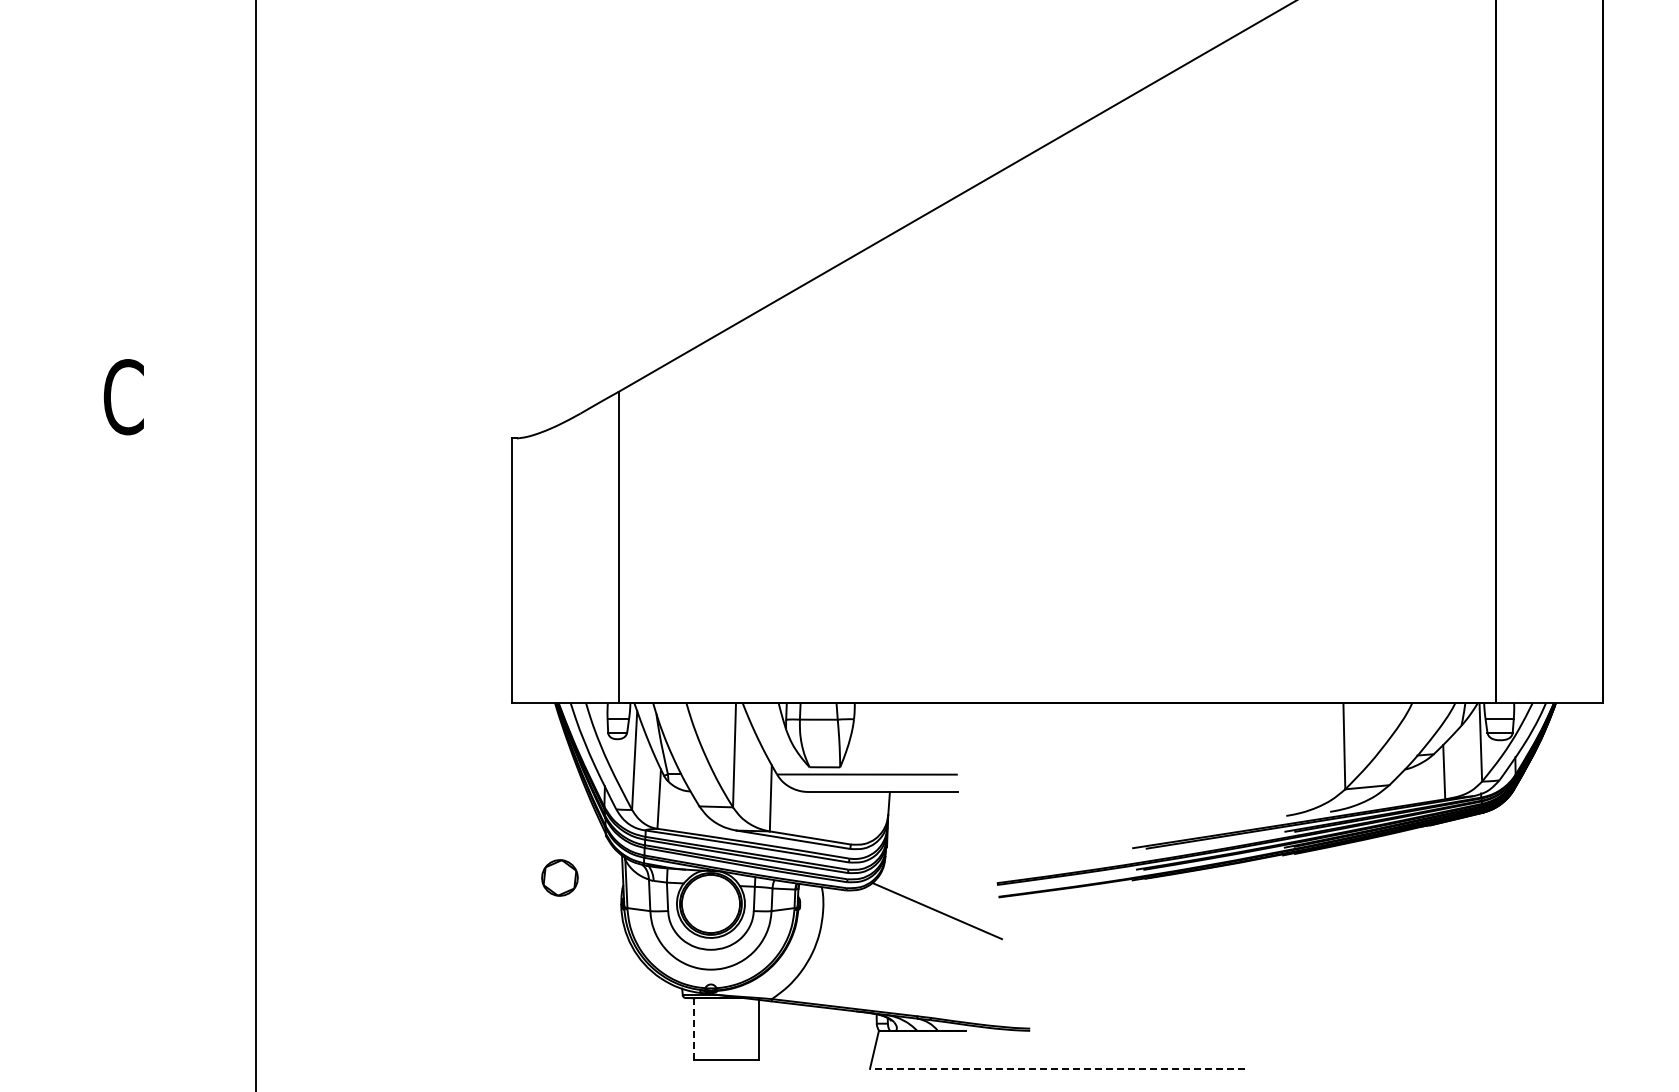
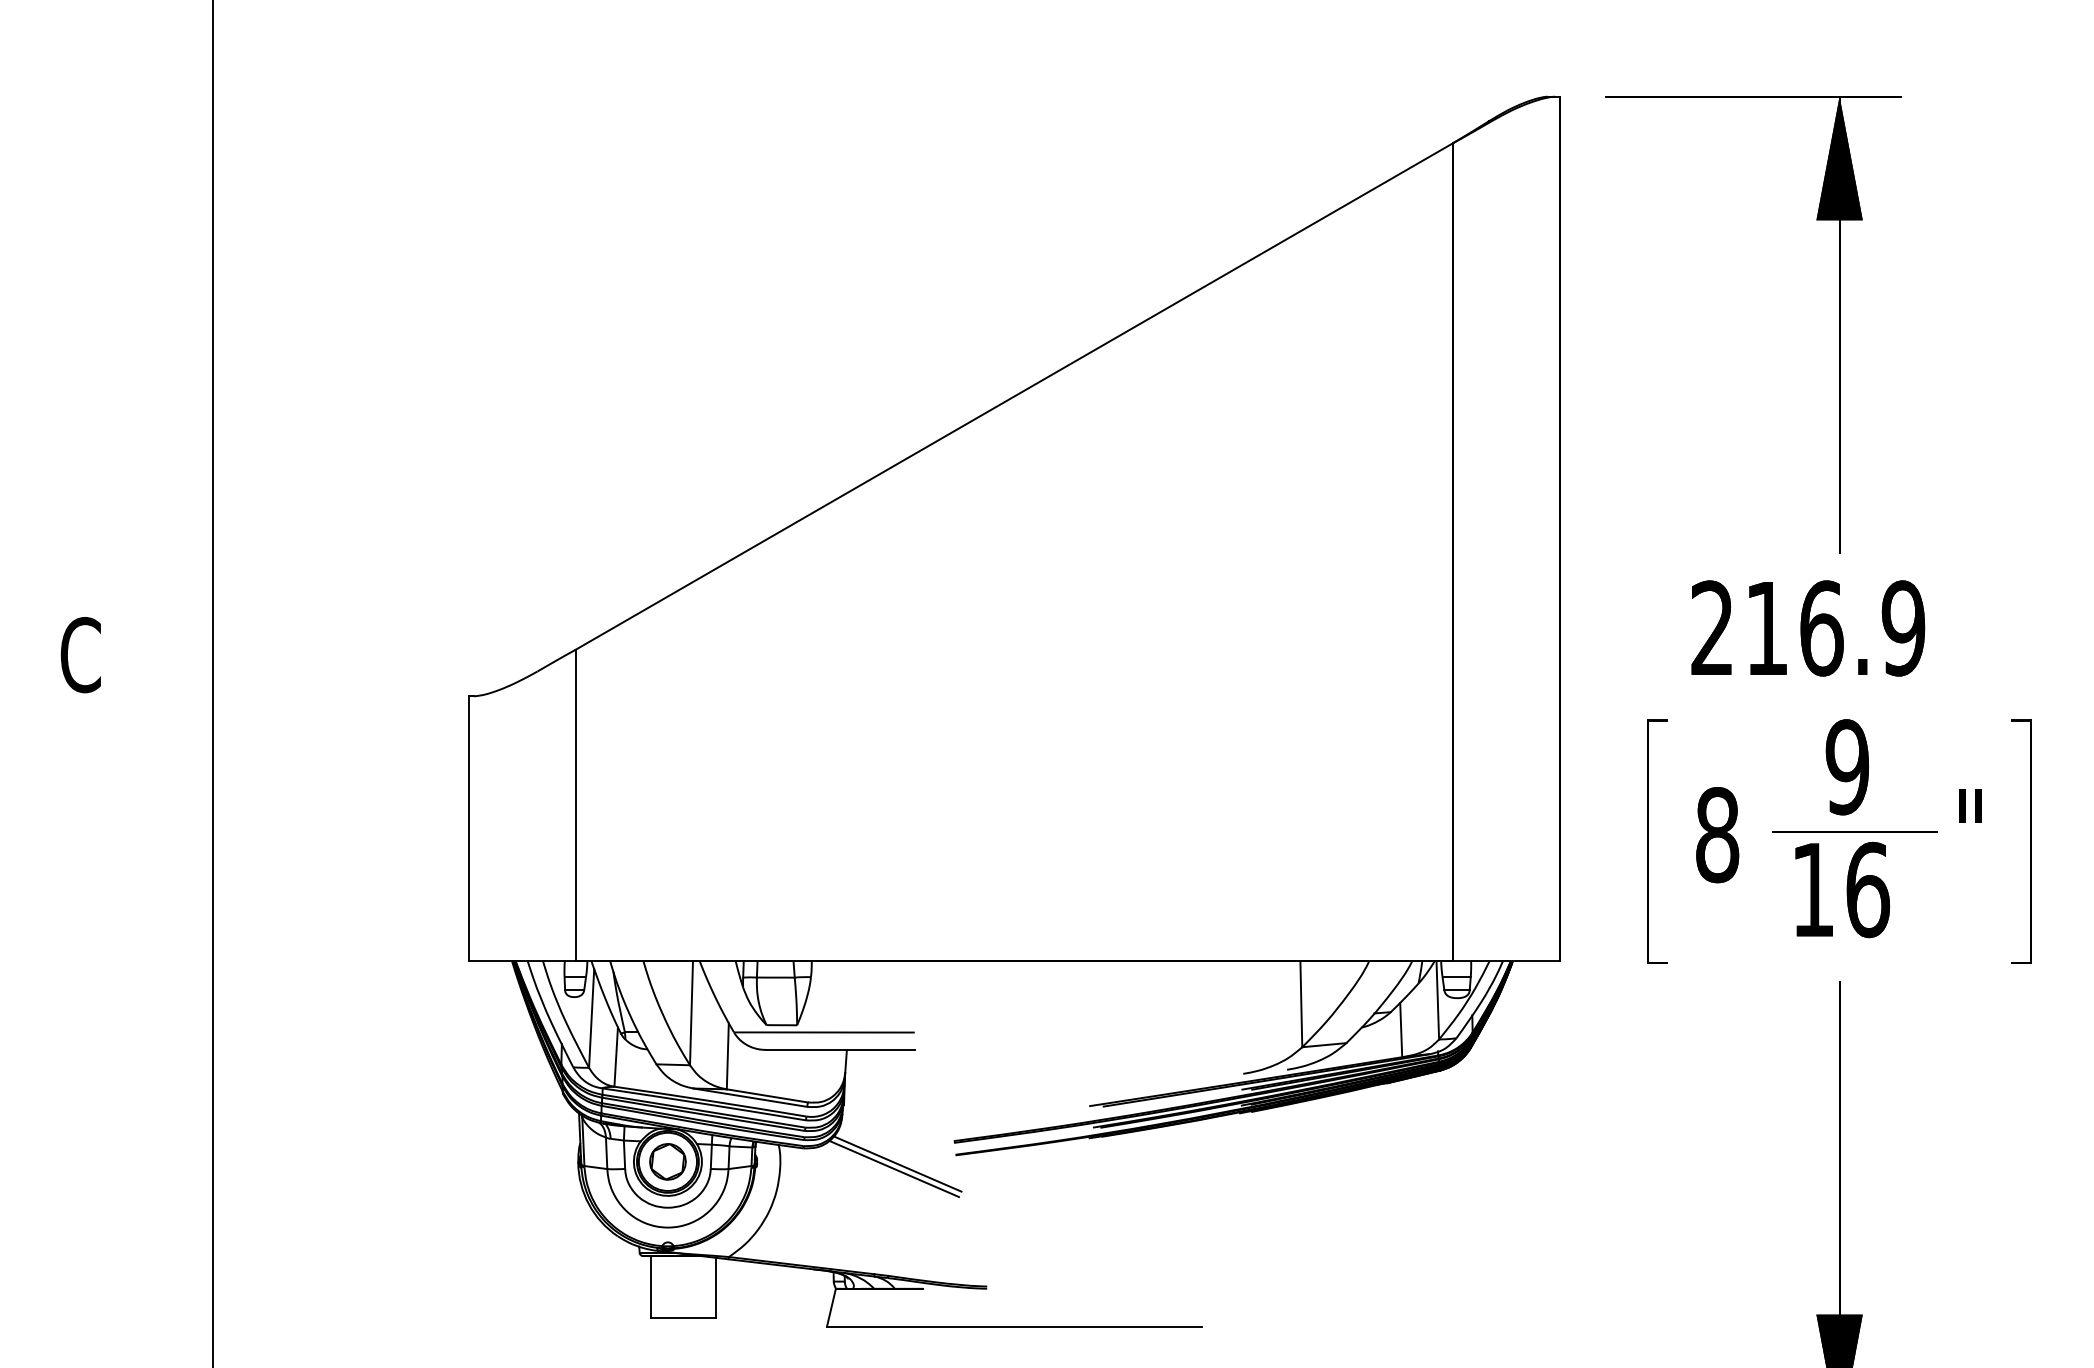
part: (559, 877) -> (667, 1161), moved
line: (940, 905) -> (897, 1163), added
line: (694, 1029) -> (651, 1287), dashed -> solid
line: (1056, 1068) -> (1013, 1326), dashed -> solid

